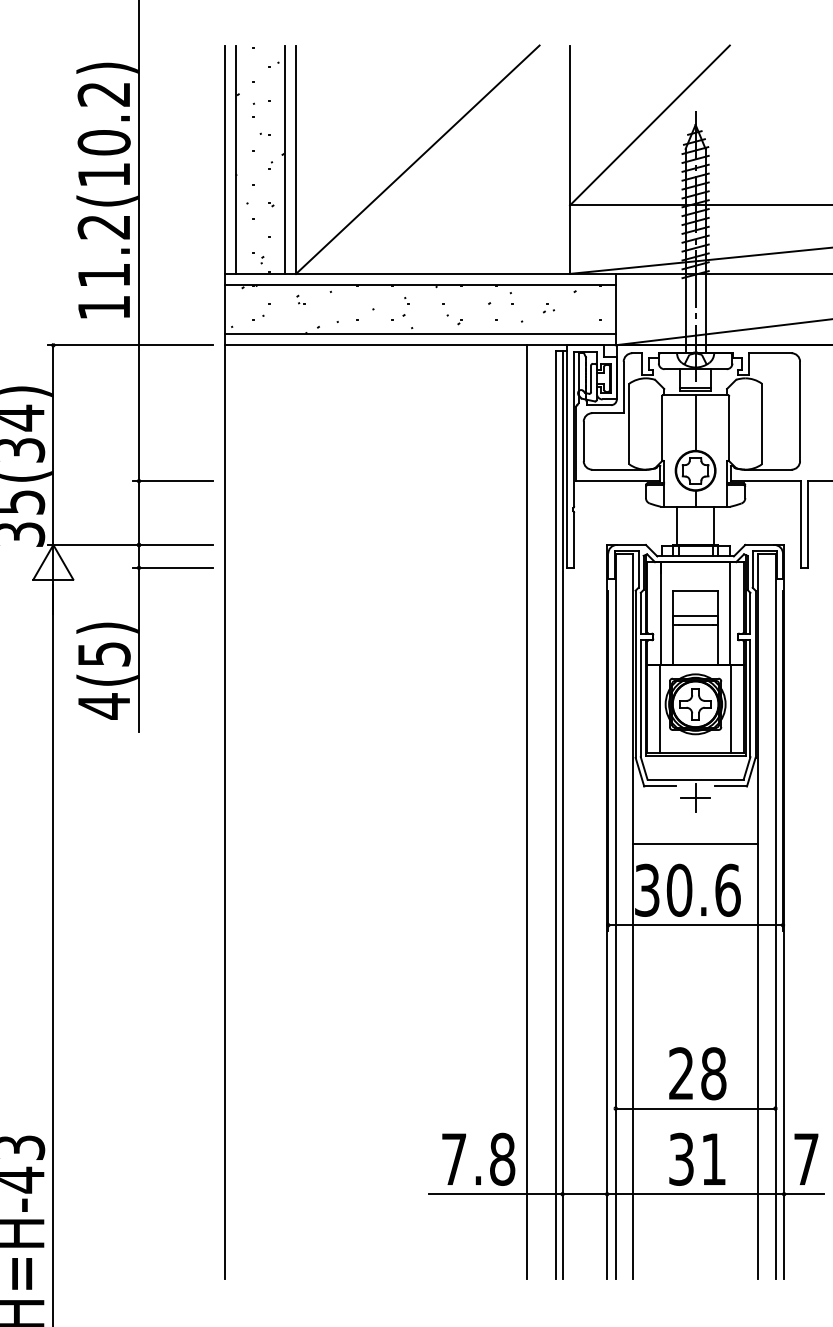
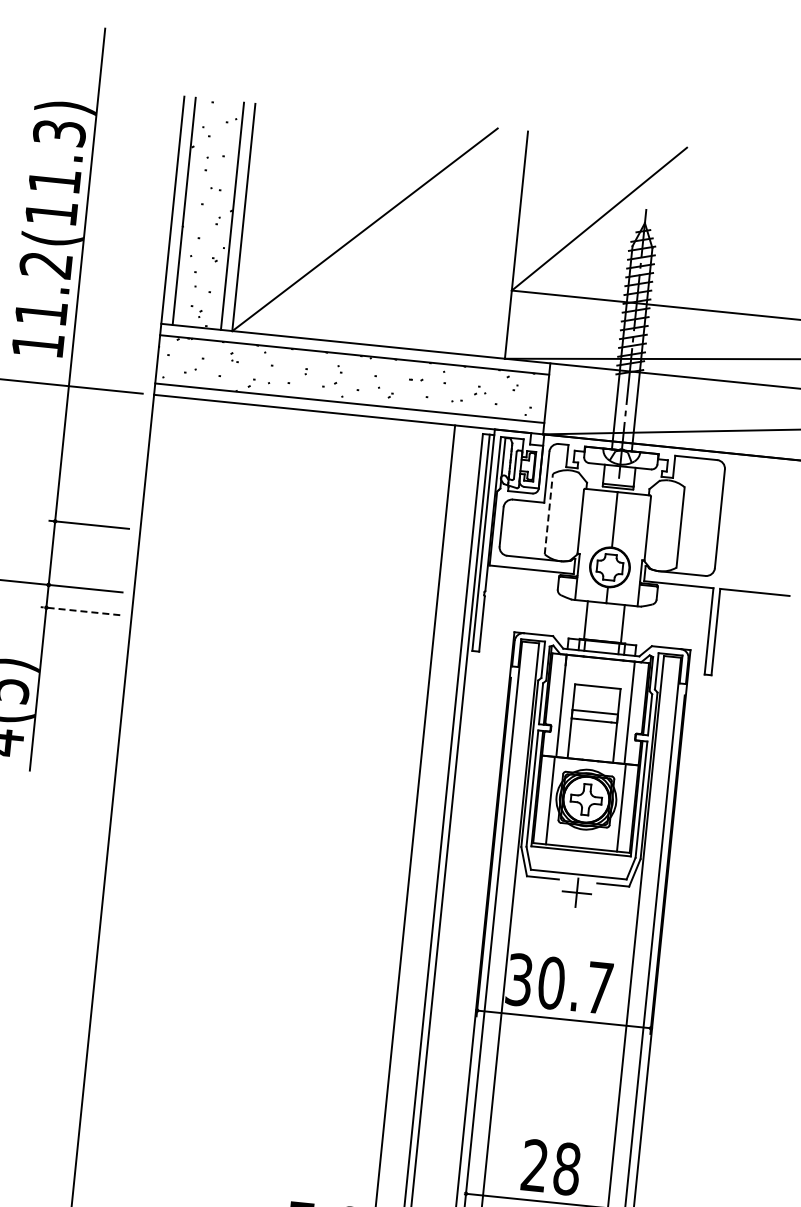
text: (103, 118) -> (56, 157), 11.2(10.2) -> 11.2(11.3)
line: (629, 423) -> (548, 513), solid -> dashed
line: (173, 567) -> (80, 610), solid -> dashed
line: (695, 844) -> (572, 939), removed
text: (727, 889) -> (599, 987), 30.6 -> 30.7

